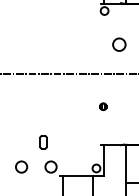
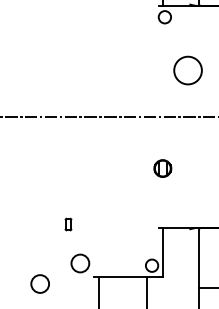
circle: (119, 44) -> (188, 70), size x1.4
part: (103, 106) -> (163, 167), size x1.6
part: (43, 142) -> (68, 224), size x0.6
circle: (21, 166) -> (40, 283), moved

